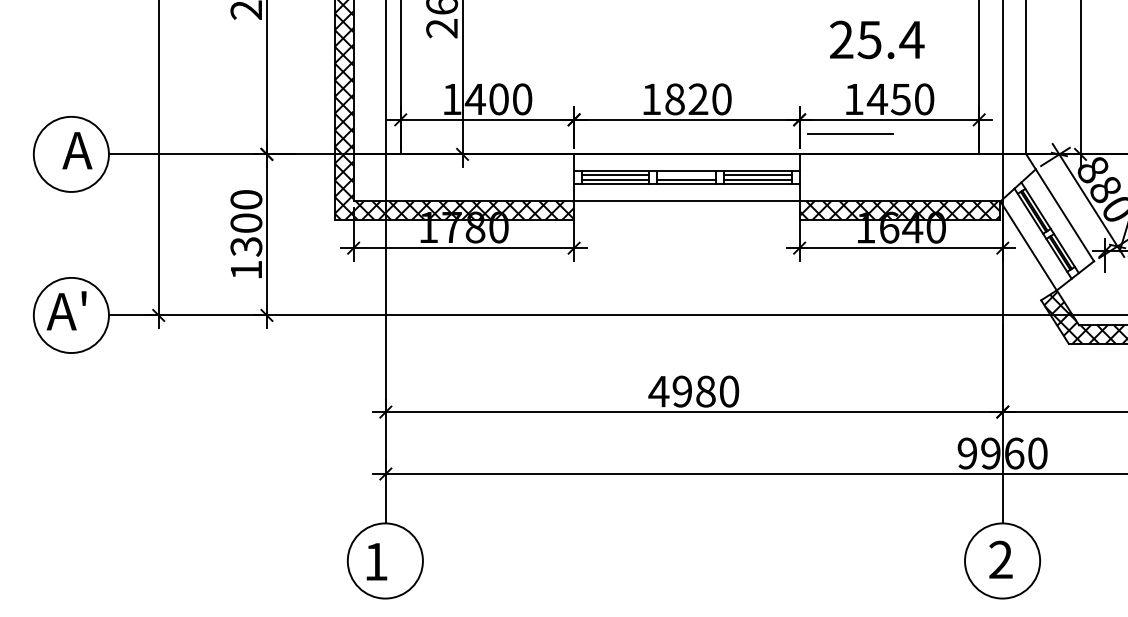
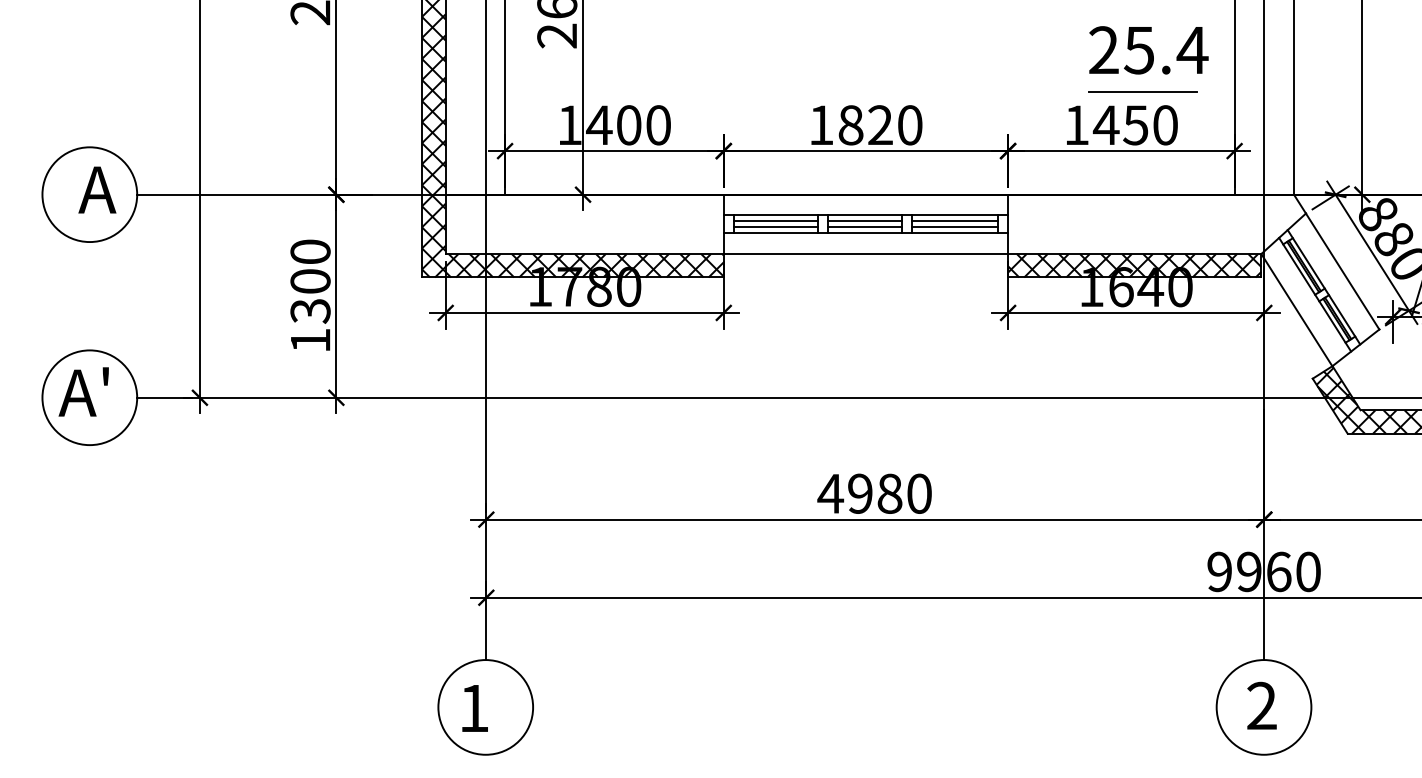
text: (877, 39) -> (1149, 49), moved
line: (850, 133) -> (1142, 91), moved
line: (685, 175) -> (864, 221), added

